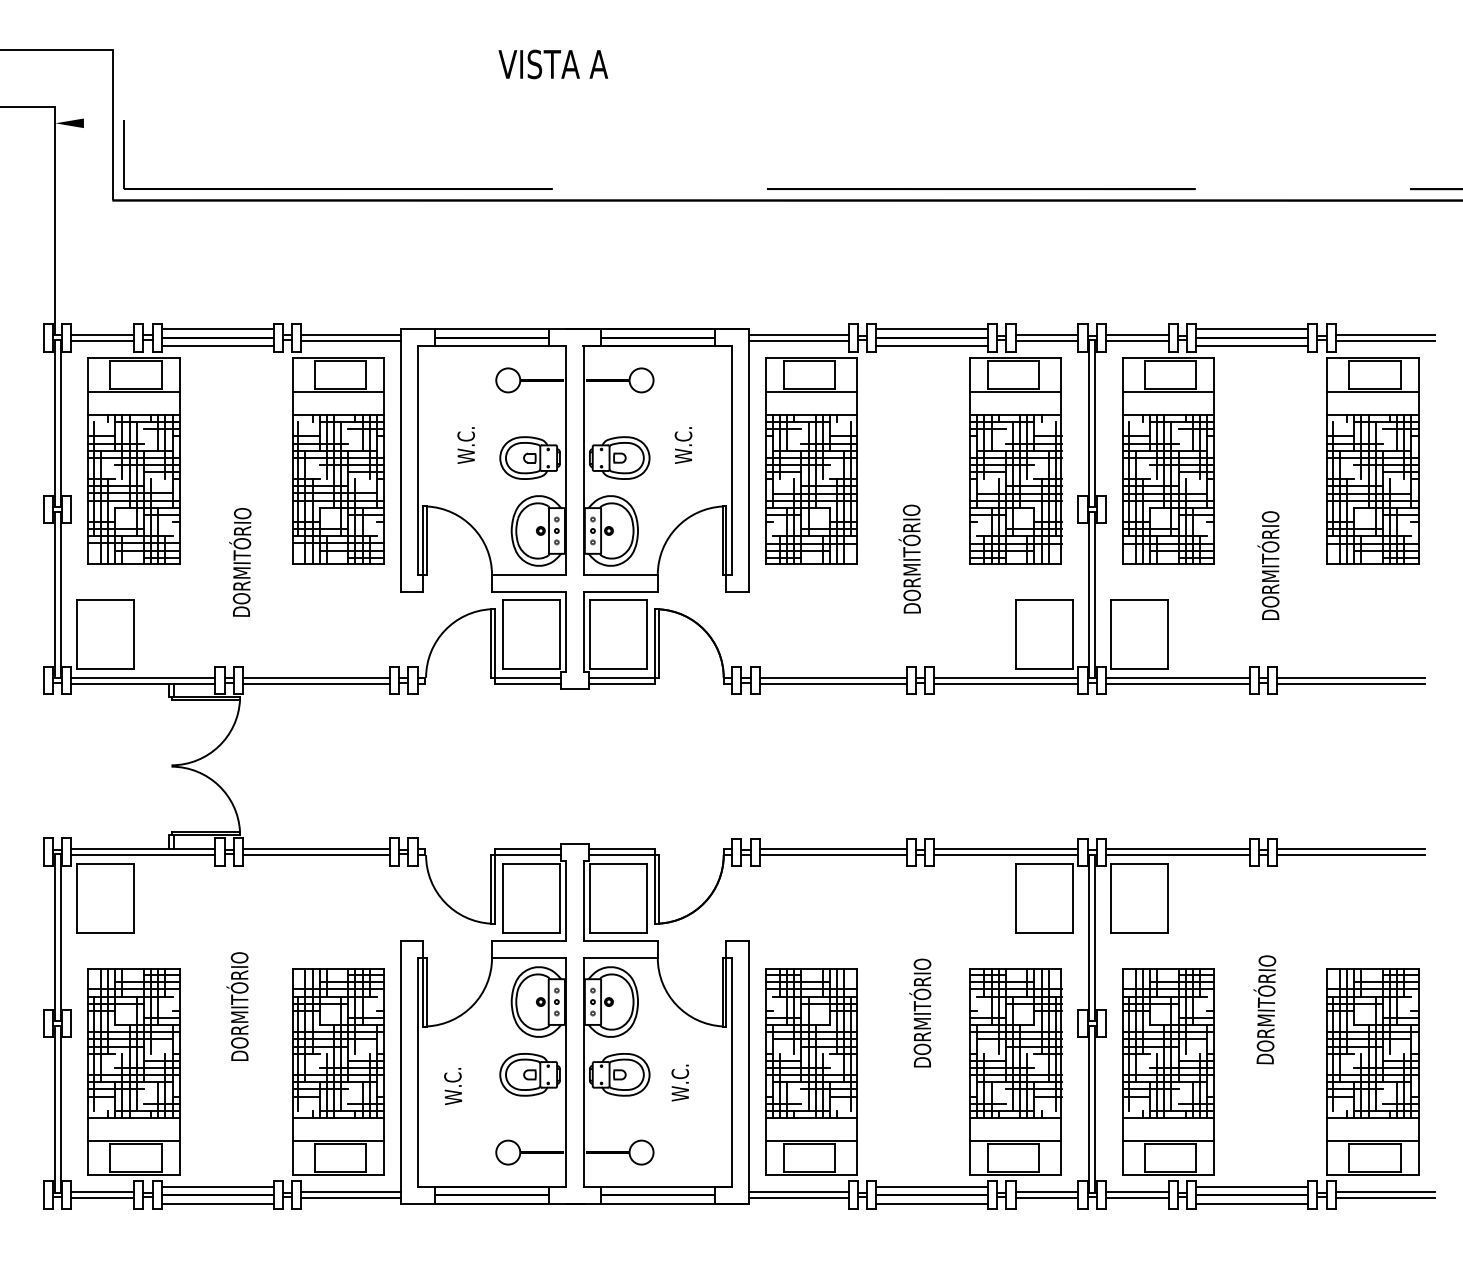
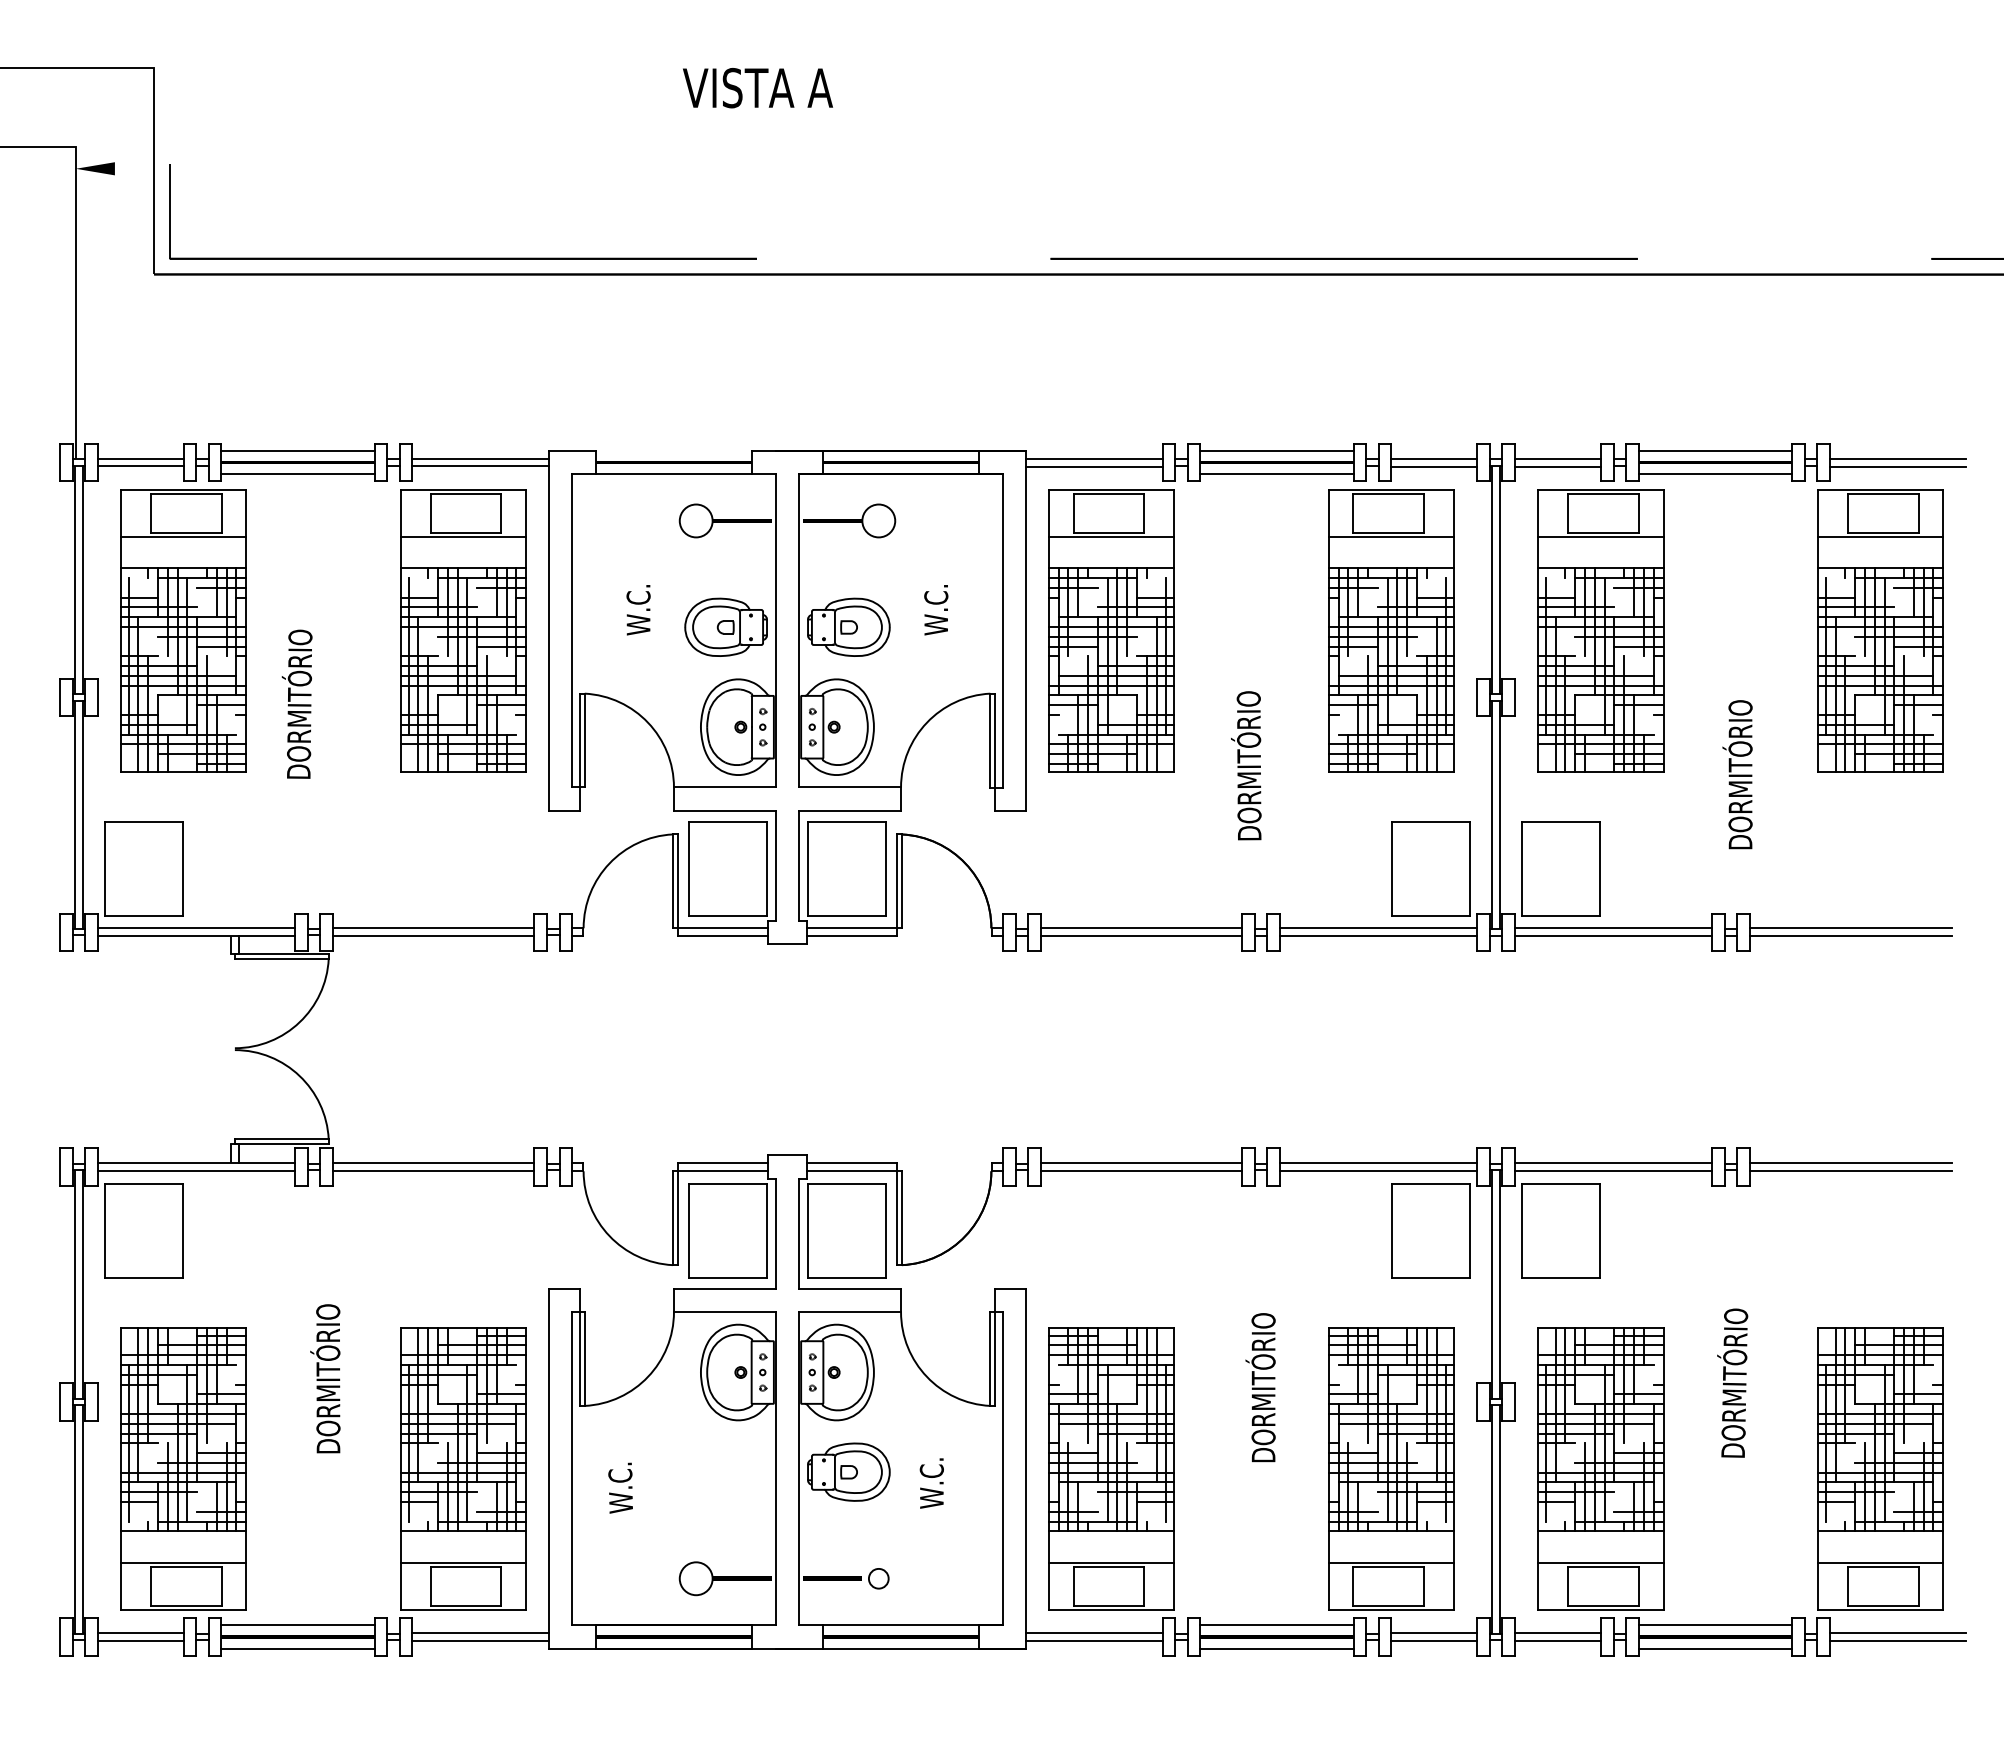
line: (491, 328) -> (673, 450), removed
text: (239, 561) -> (296, 703), moved
part: (529, 1074) -> (725, 1471), removed
circle: (641, 1152) -> (878, 1578), size x0.6

